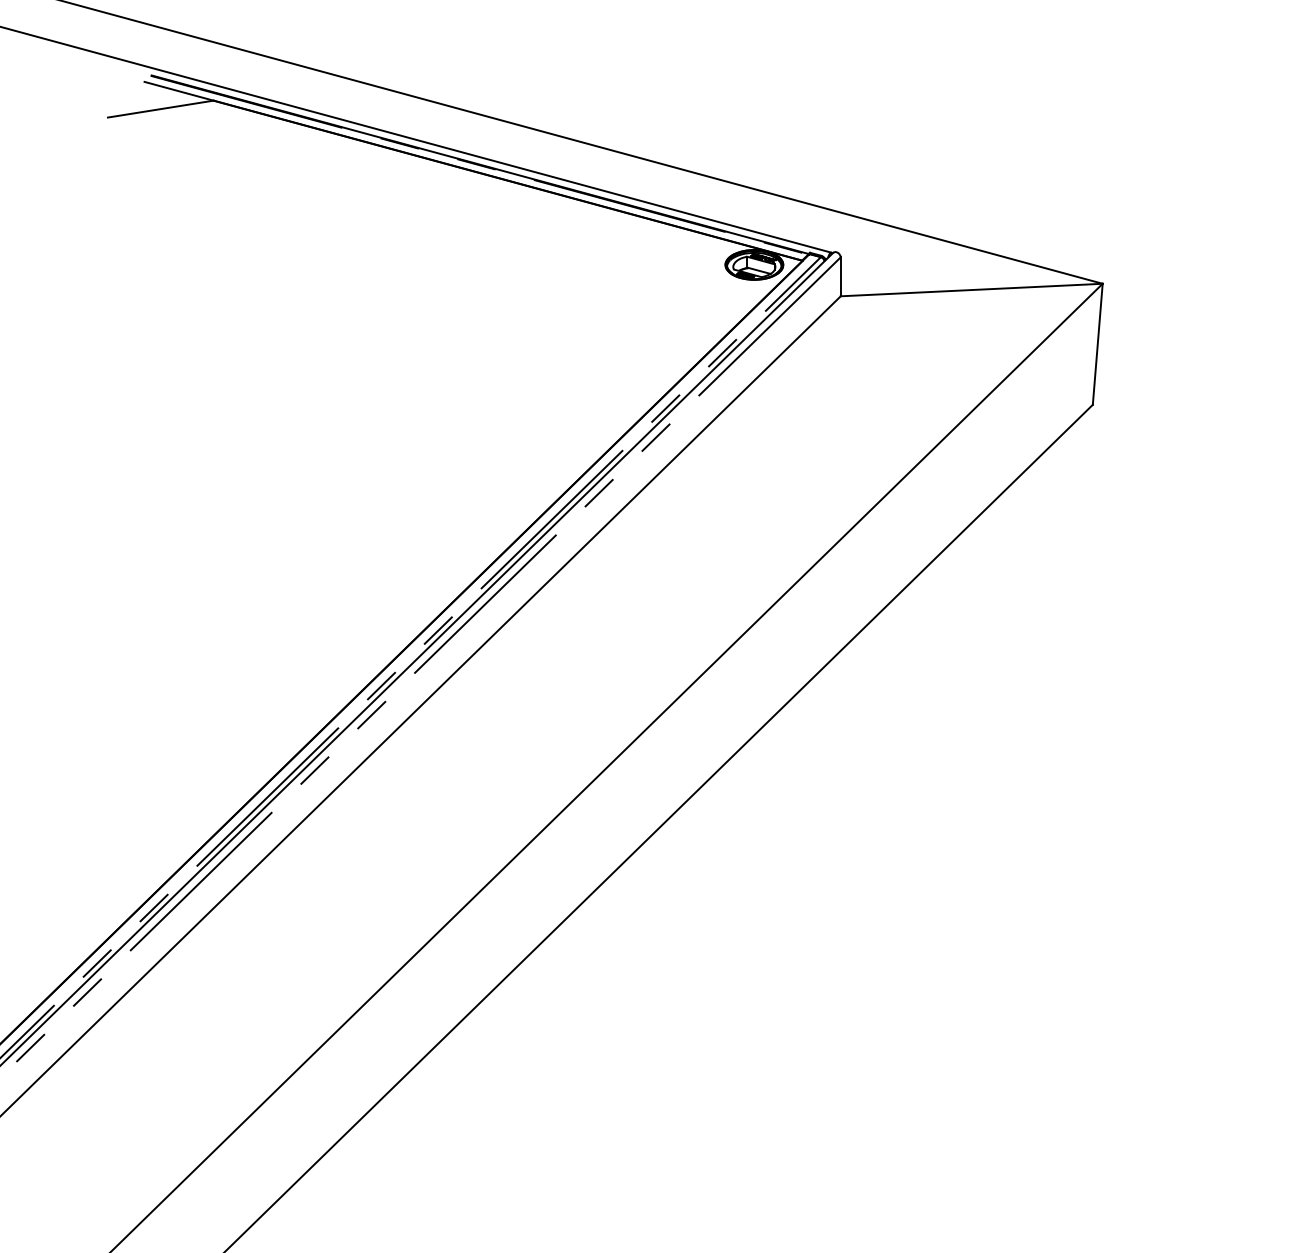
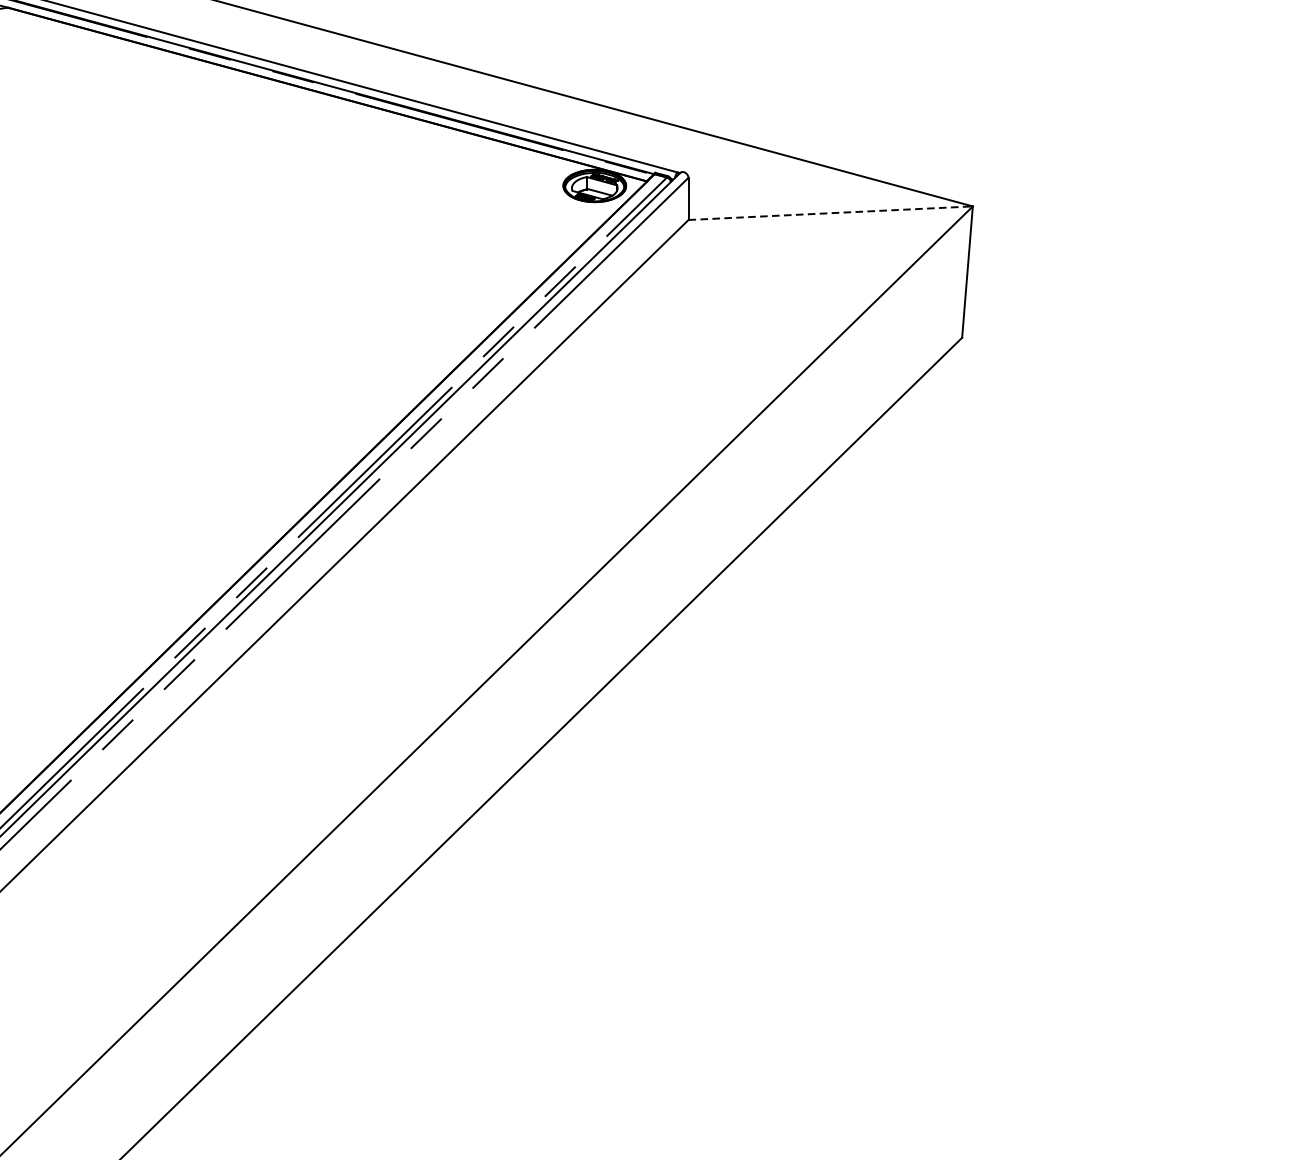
line: (972, 290) -> (831, 213), solid -> dashed

